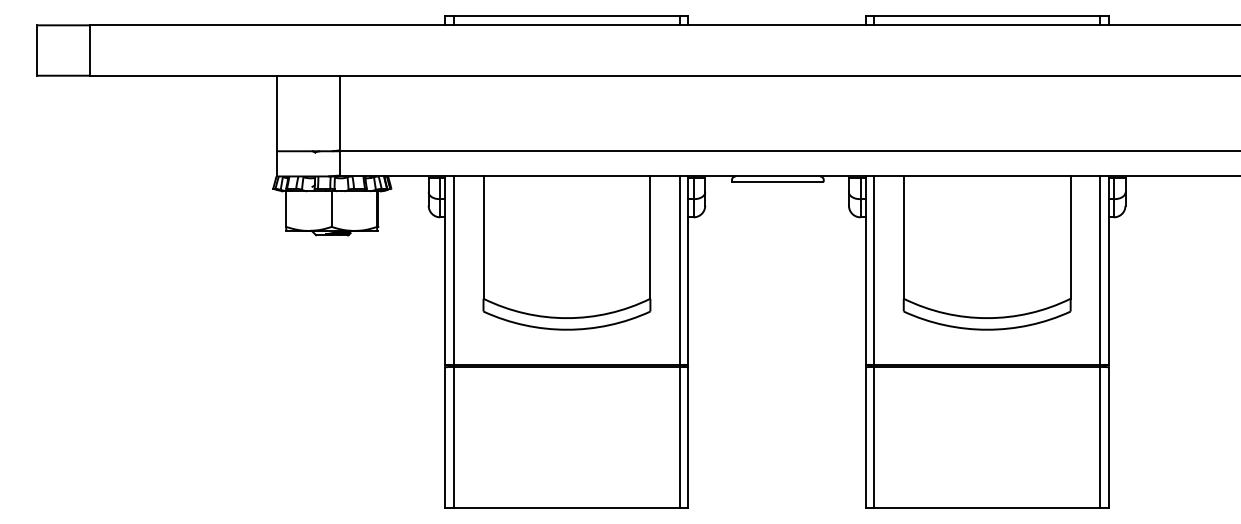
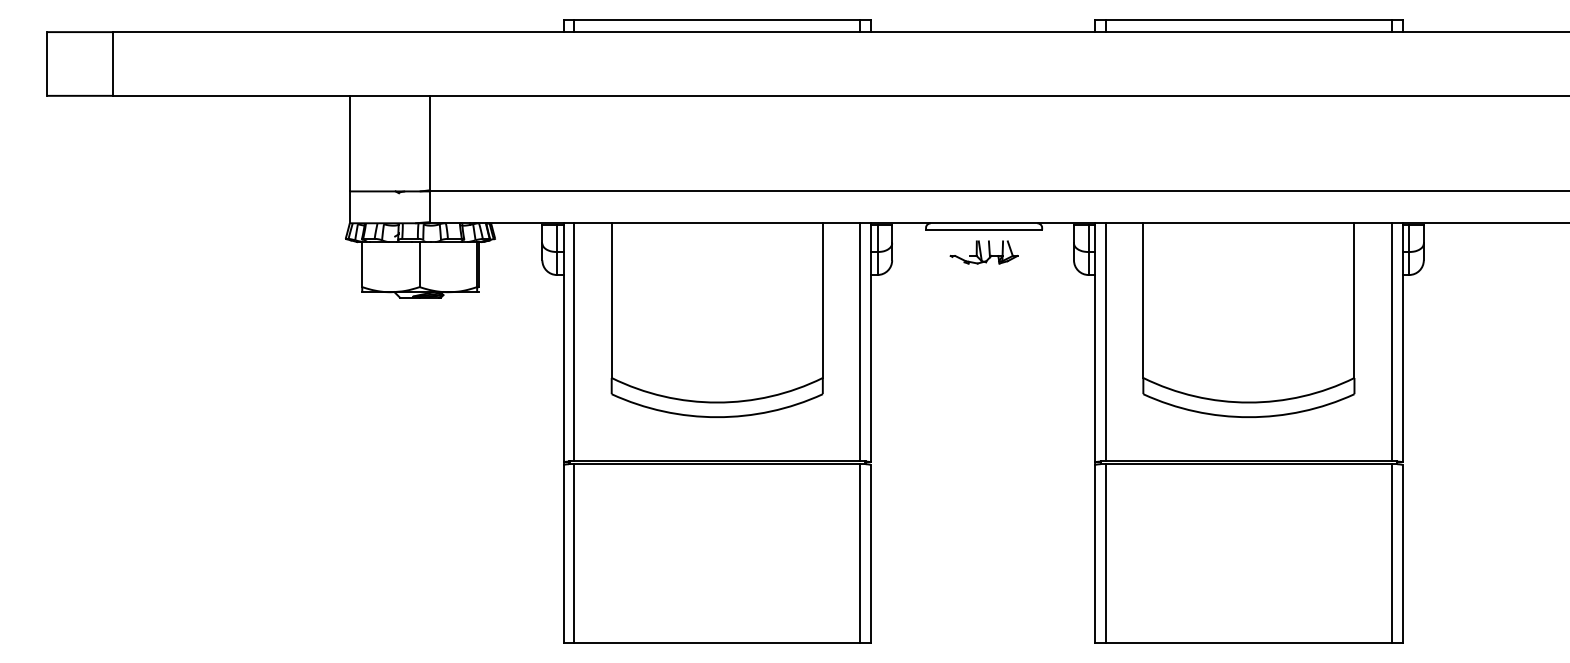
part: (777, 199) -> (983, 252), added

